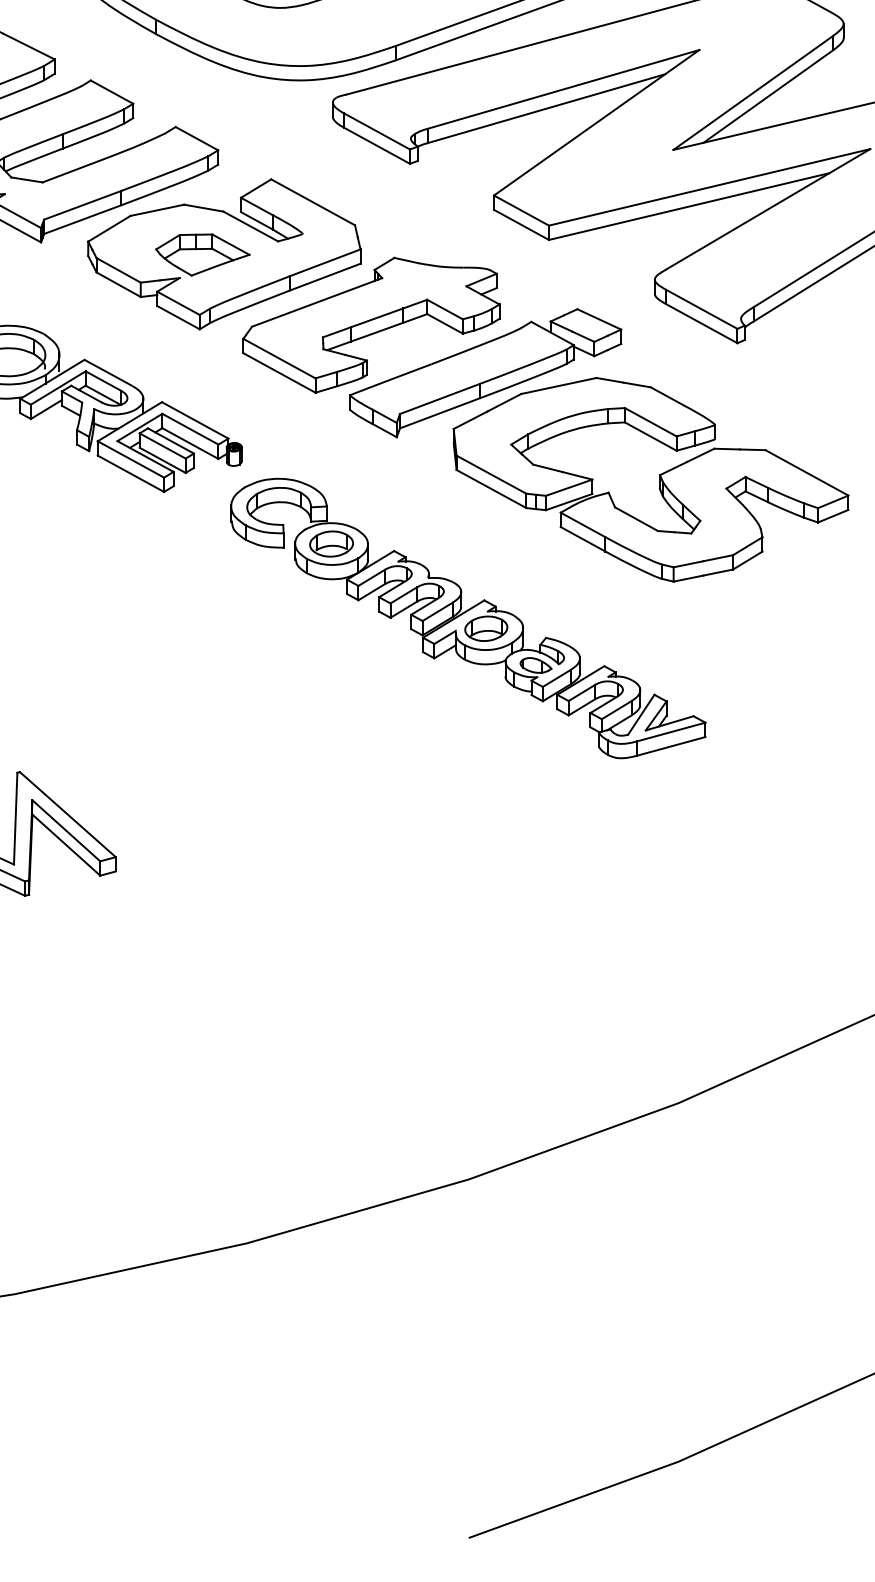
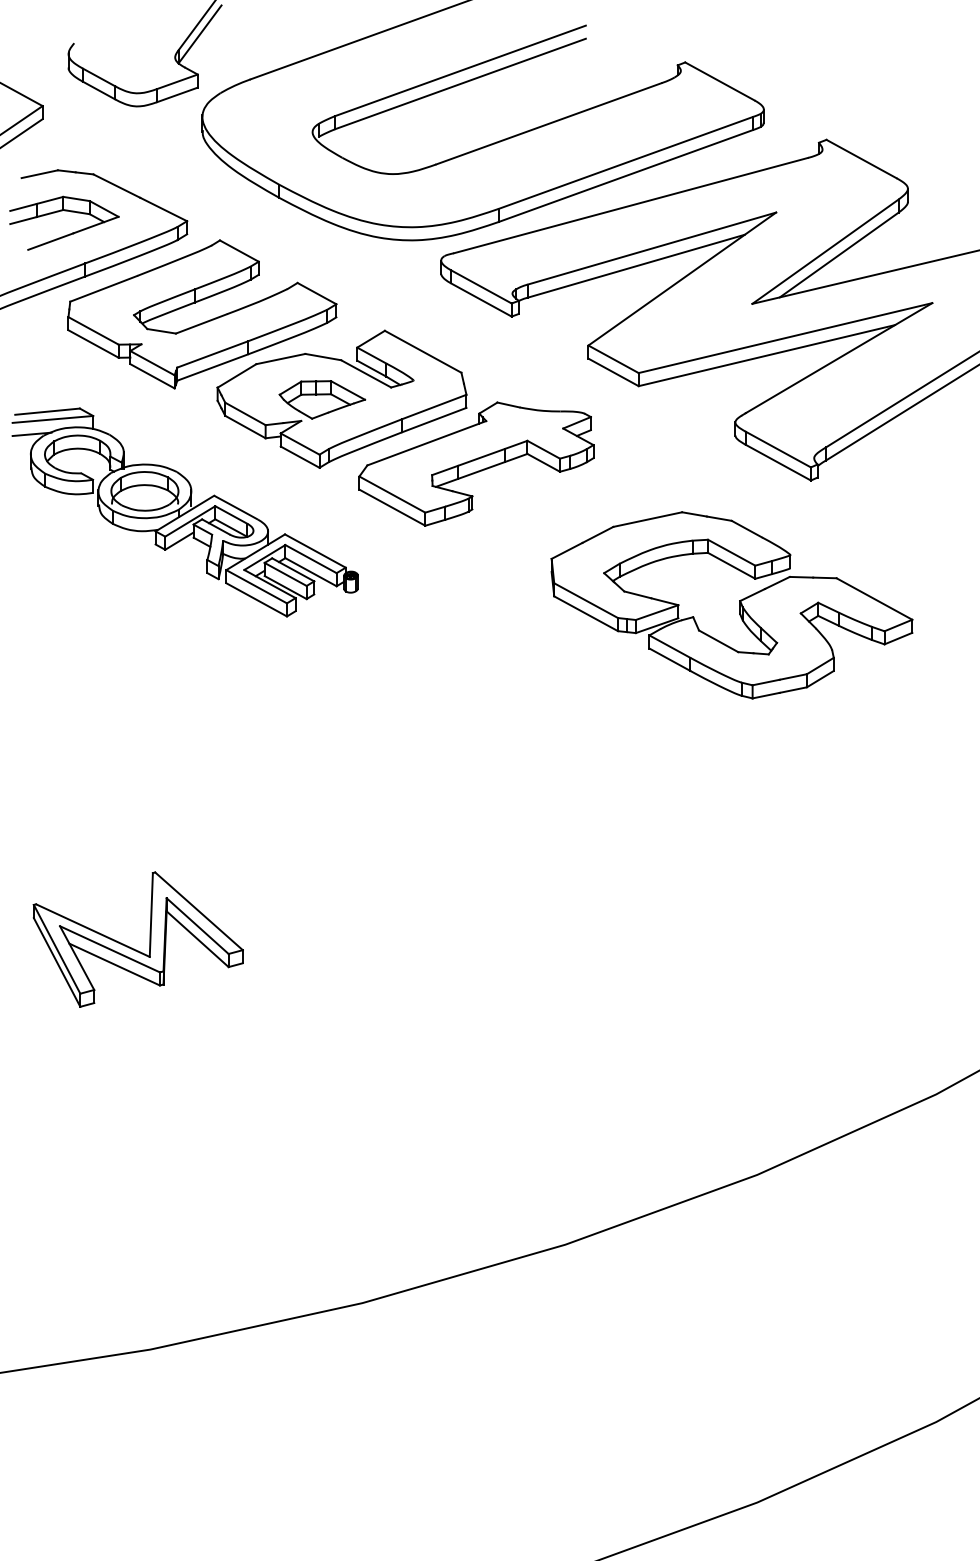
part: (485, 372) -> (580, 507), removed
part: (467, 617) -> (564, 731), removed

